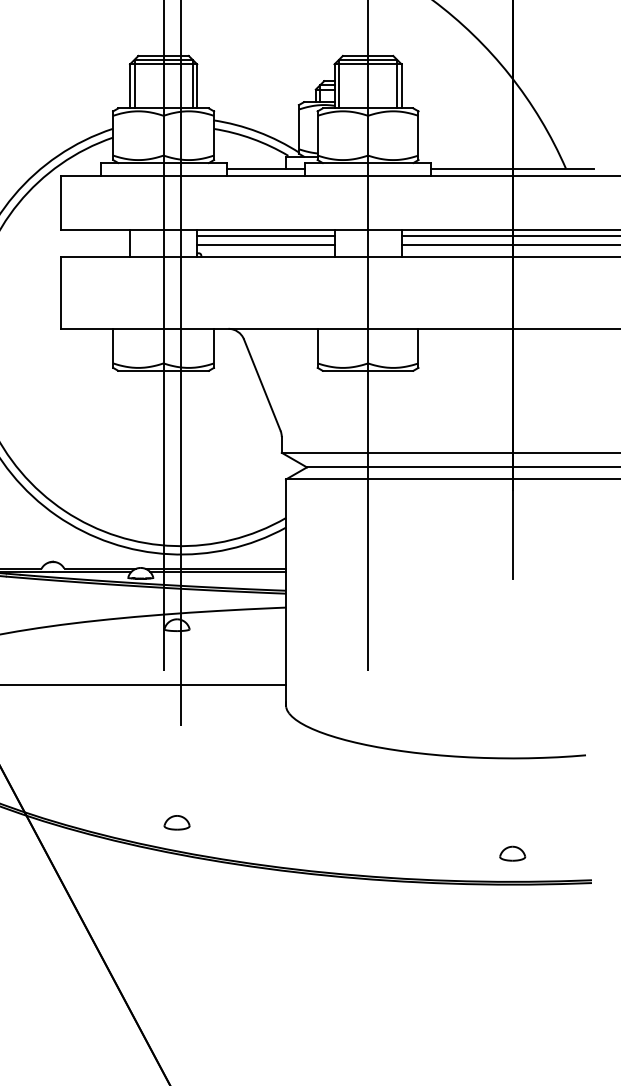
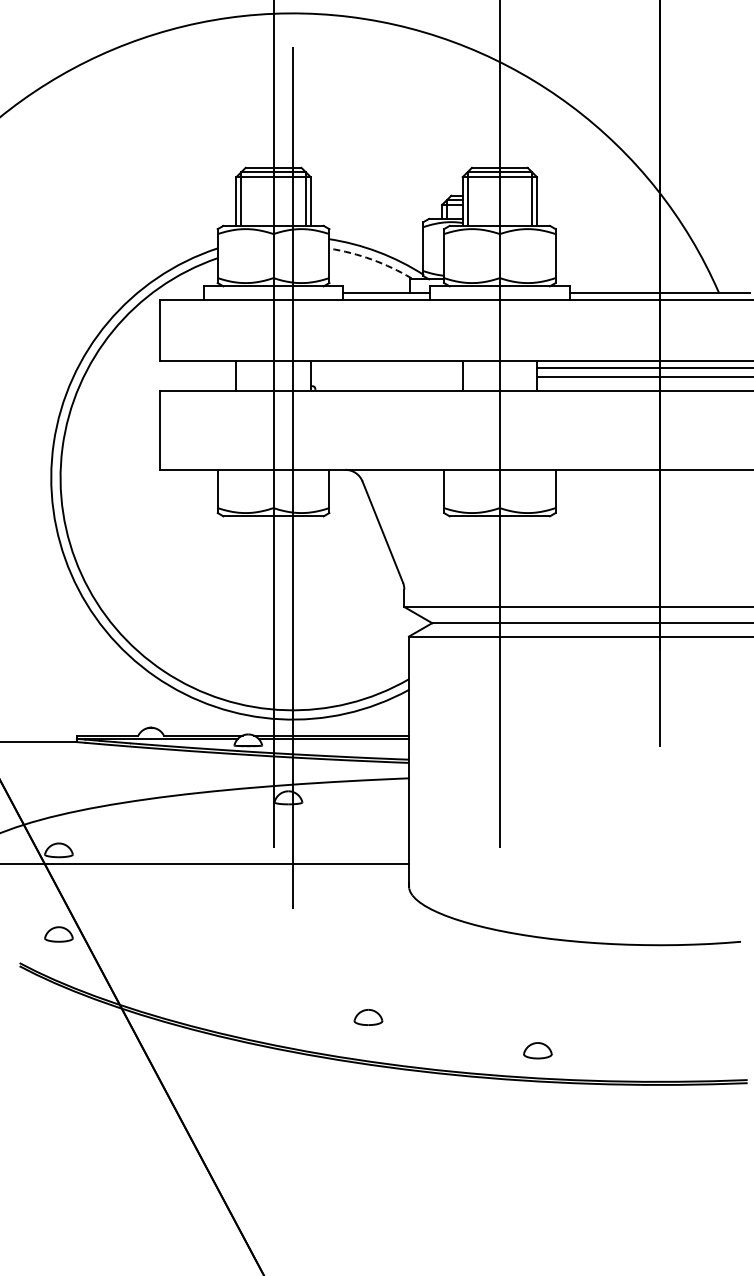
arc: (252, 138) -> (371, 259), solid -> dashed
line: (265, 236) -> (386, 367), removed
line: (265, 244) -> (386, 376), removed
part: (177, 822) -> (368, 1017), moved
part: (512, 853) -> (537, 1050), moved

